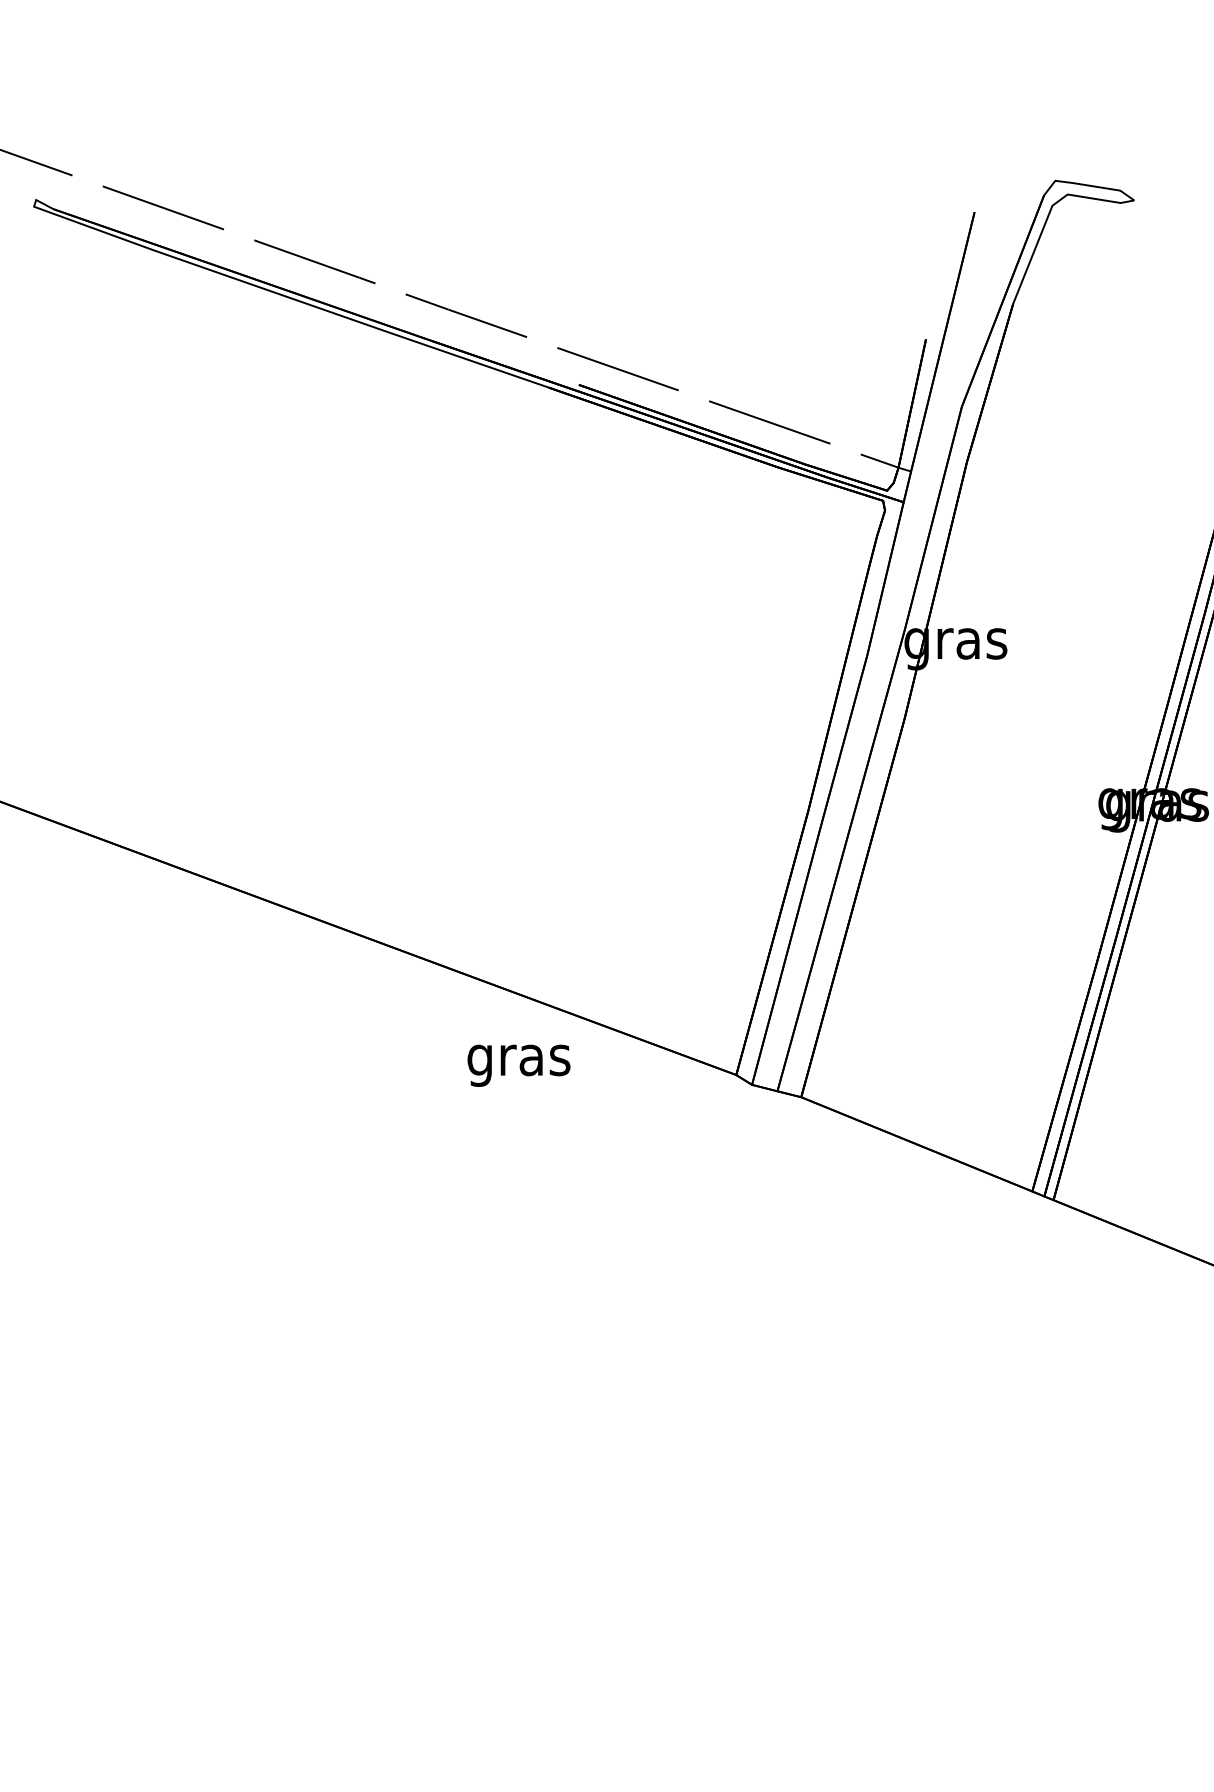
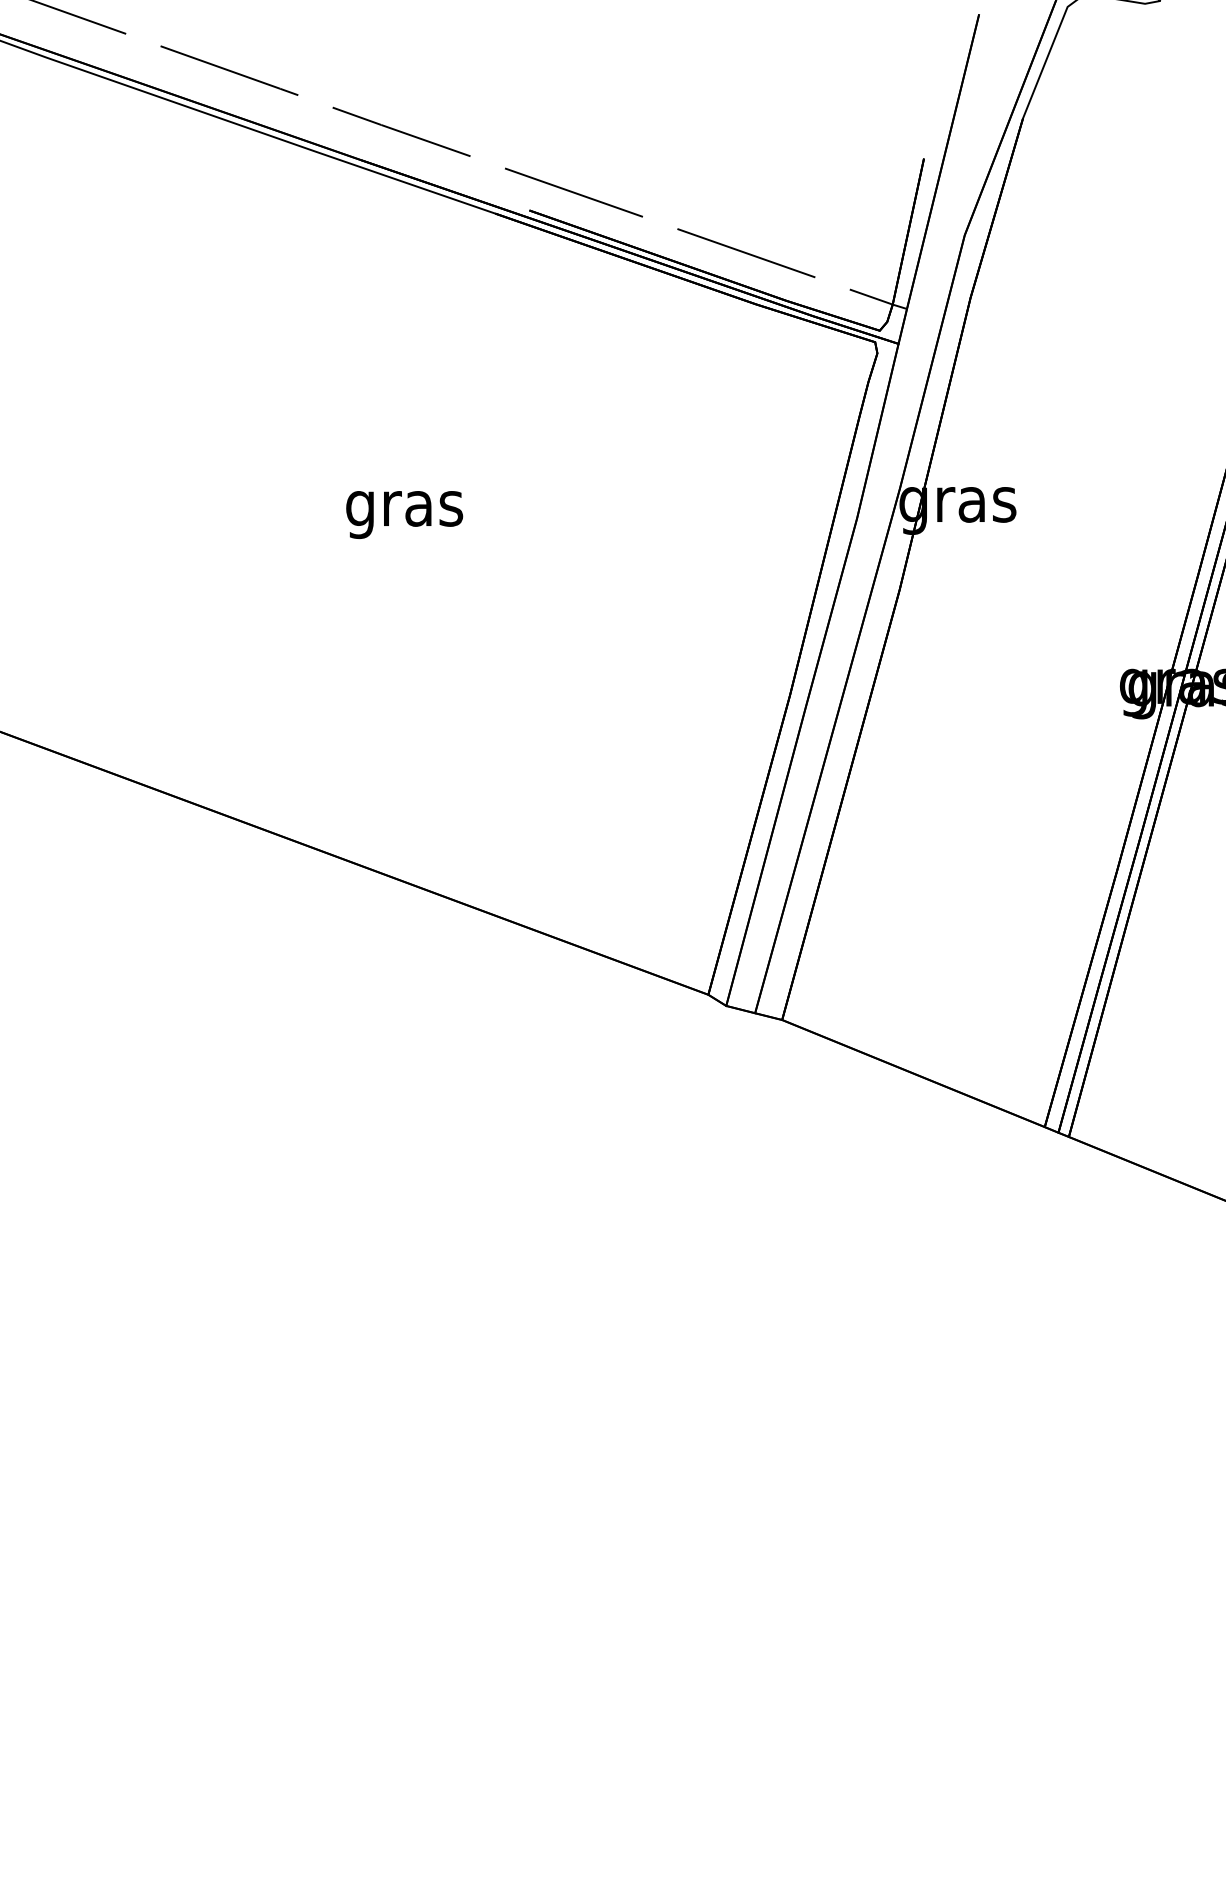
text: (518, 1065) -> (404, 514), moved

